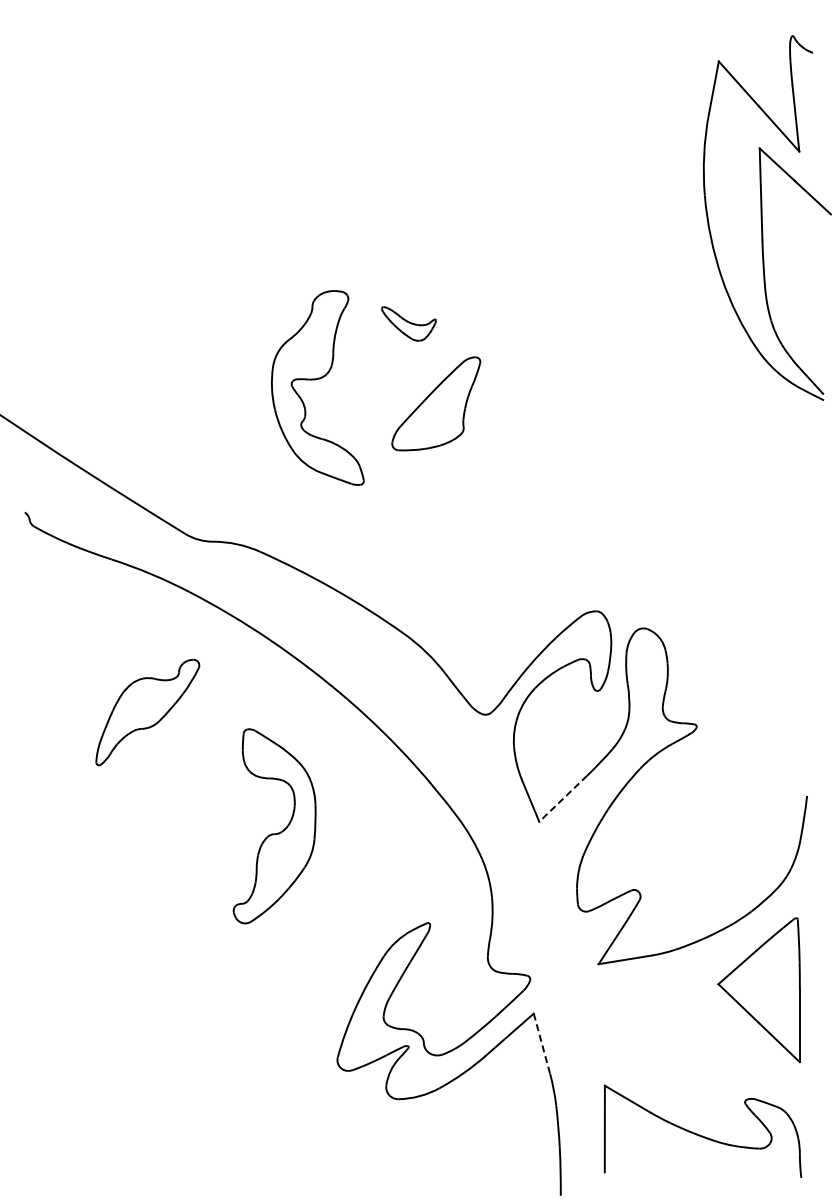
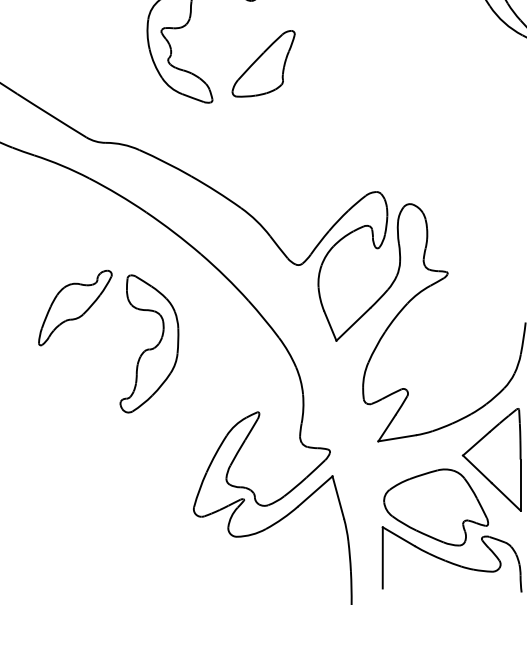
part: (436, 403) -> (263, 63), moved
part: (147, 712) -> (75, 308), moved
line: (562, 799) -> (352, 325), dashed -> solid
line: (542, 1044) -> (338, 498), dashed -> solid
part: (679, 1057) -> (435, 507), added

